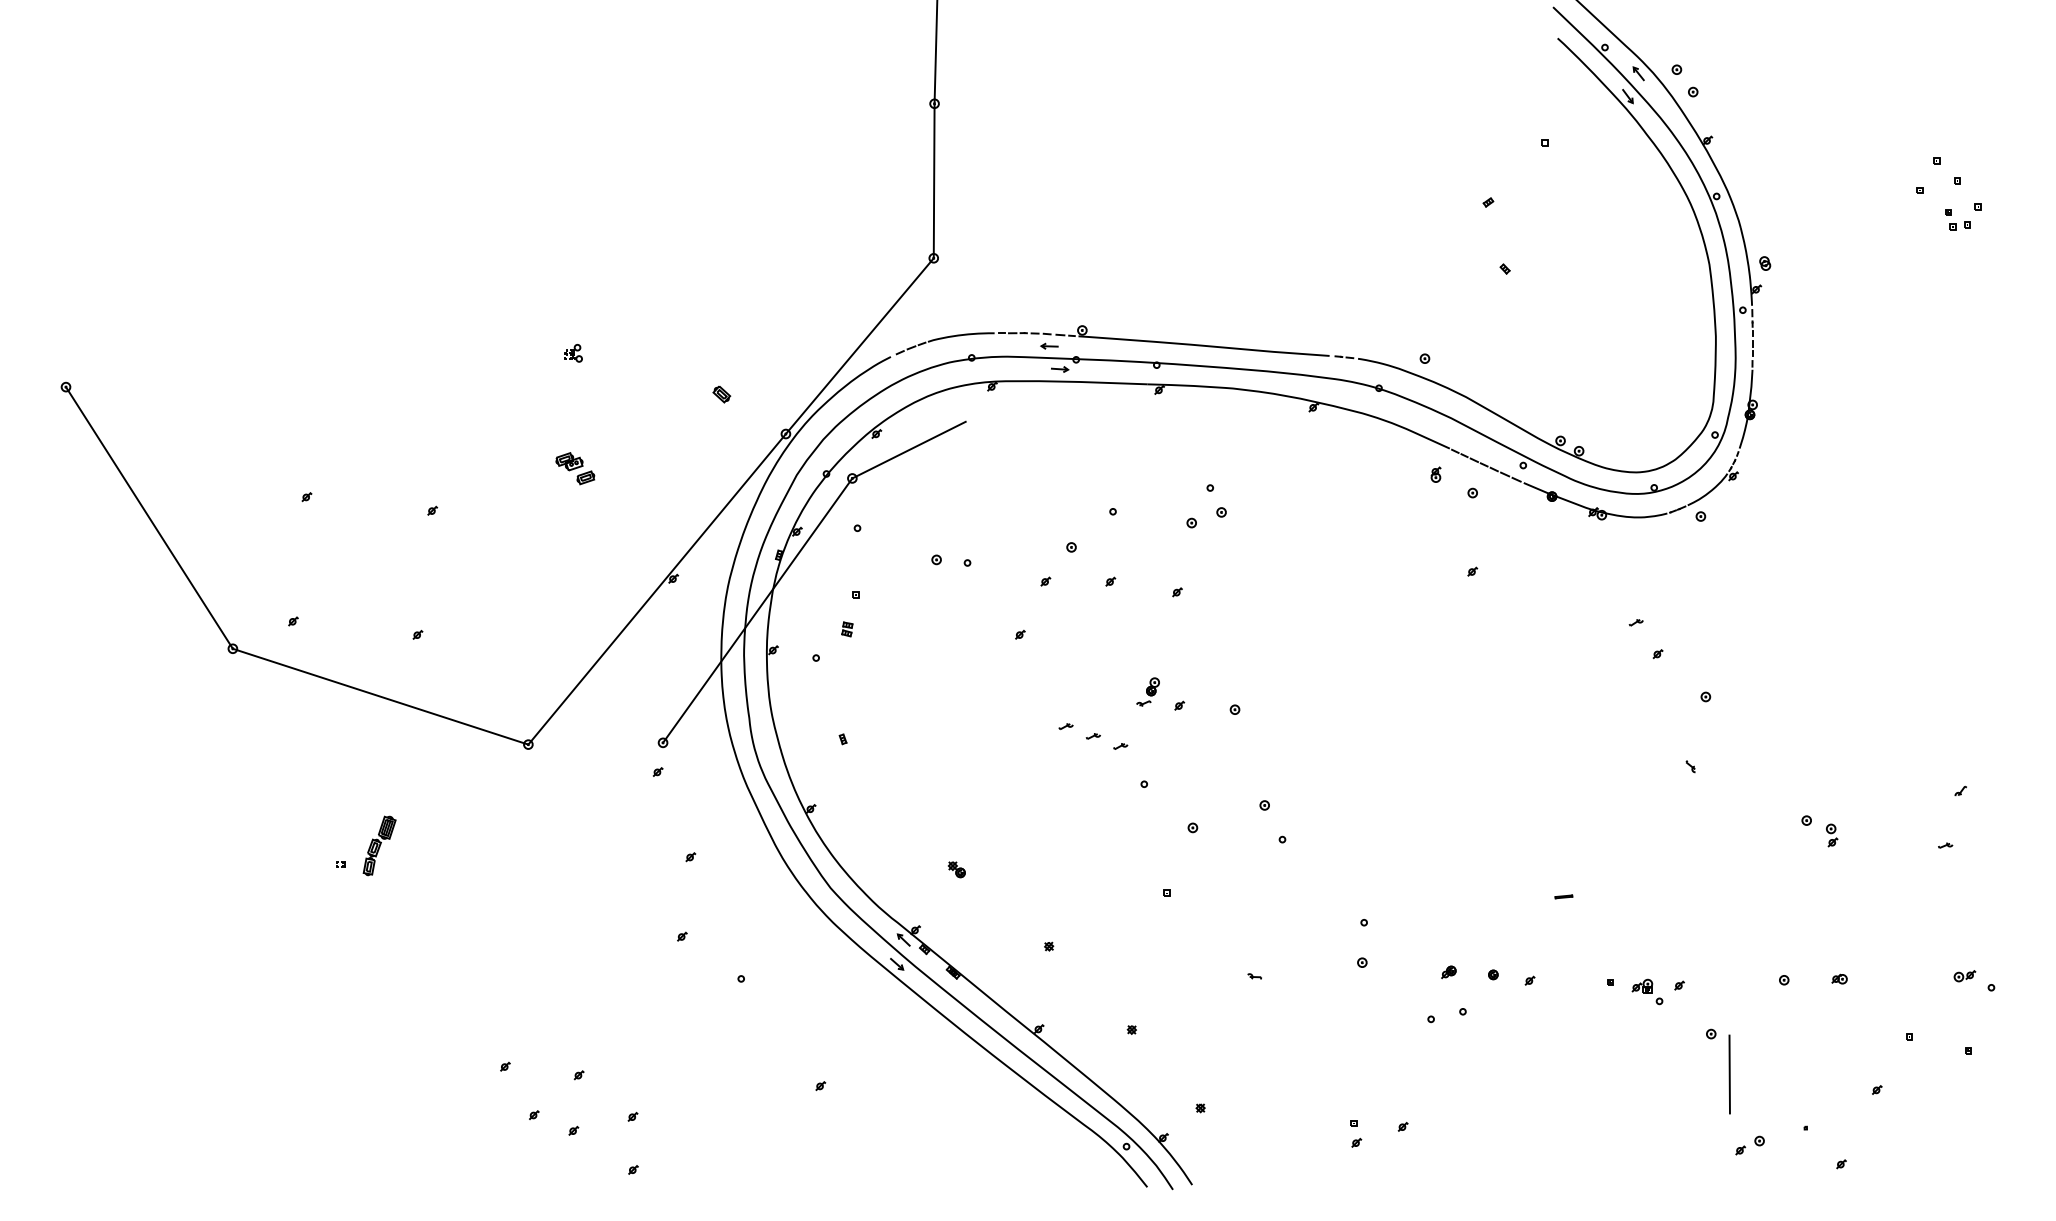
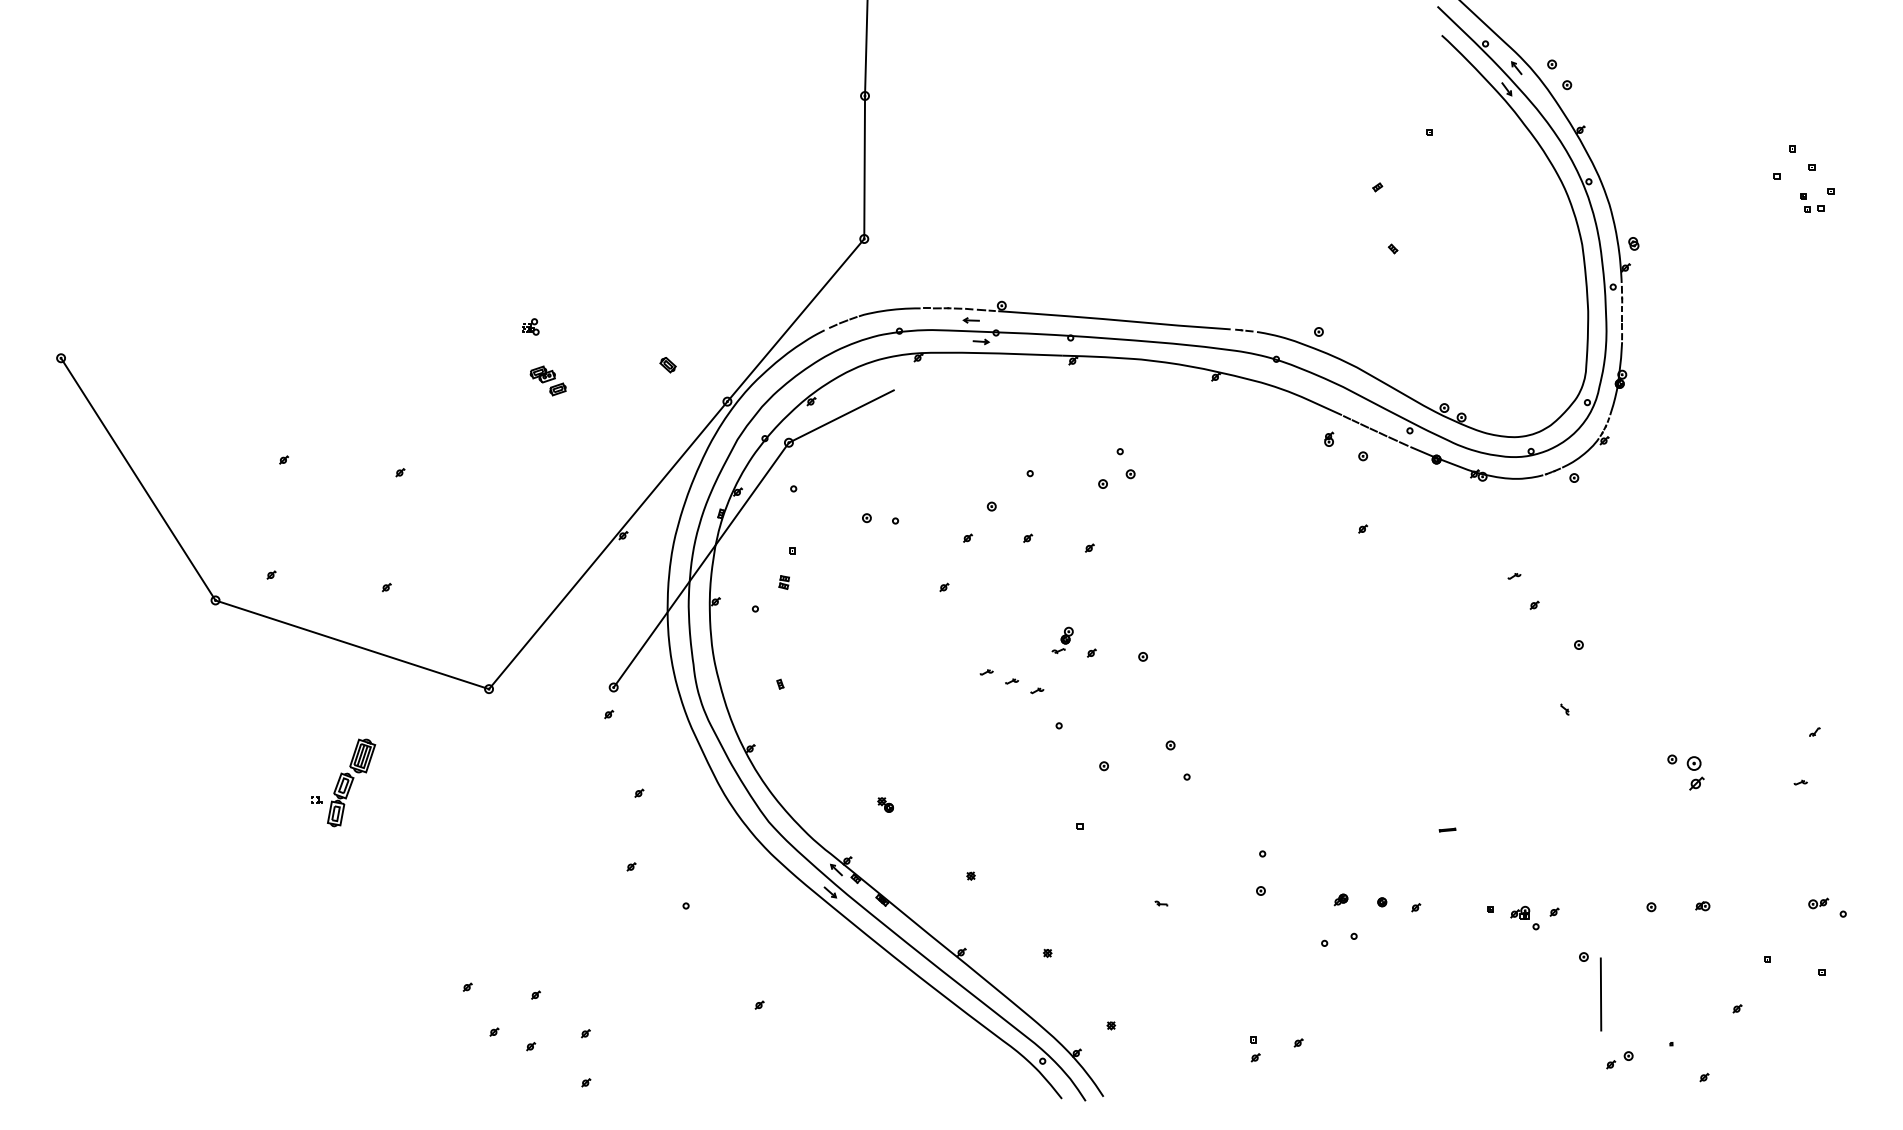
part: (575, 468) -> (548, 380), moved
part: (1832, 835) -> (1696, 773), size x1.6
part: (379, 845) -> (351, 782), size x1.6

